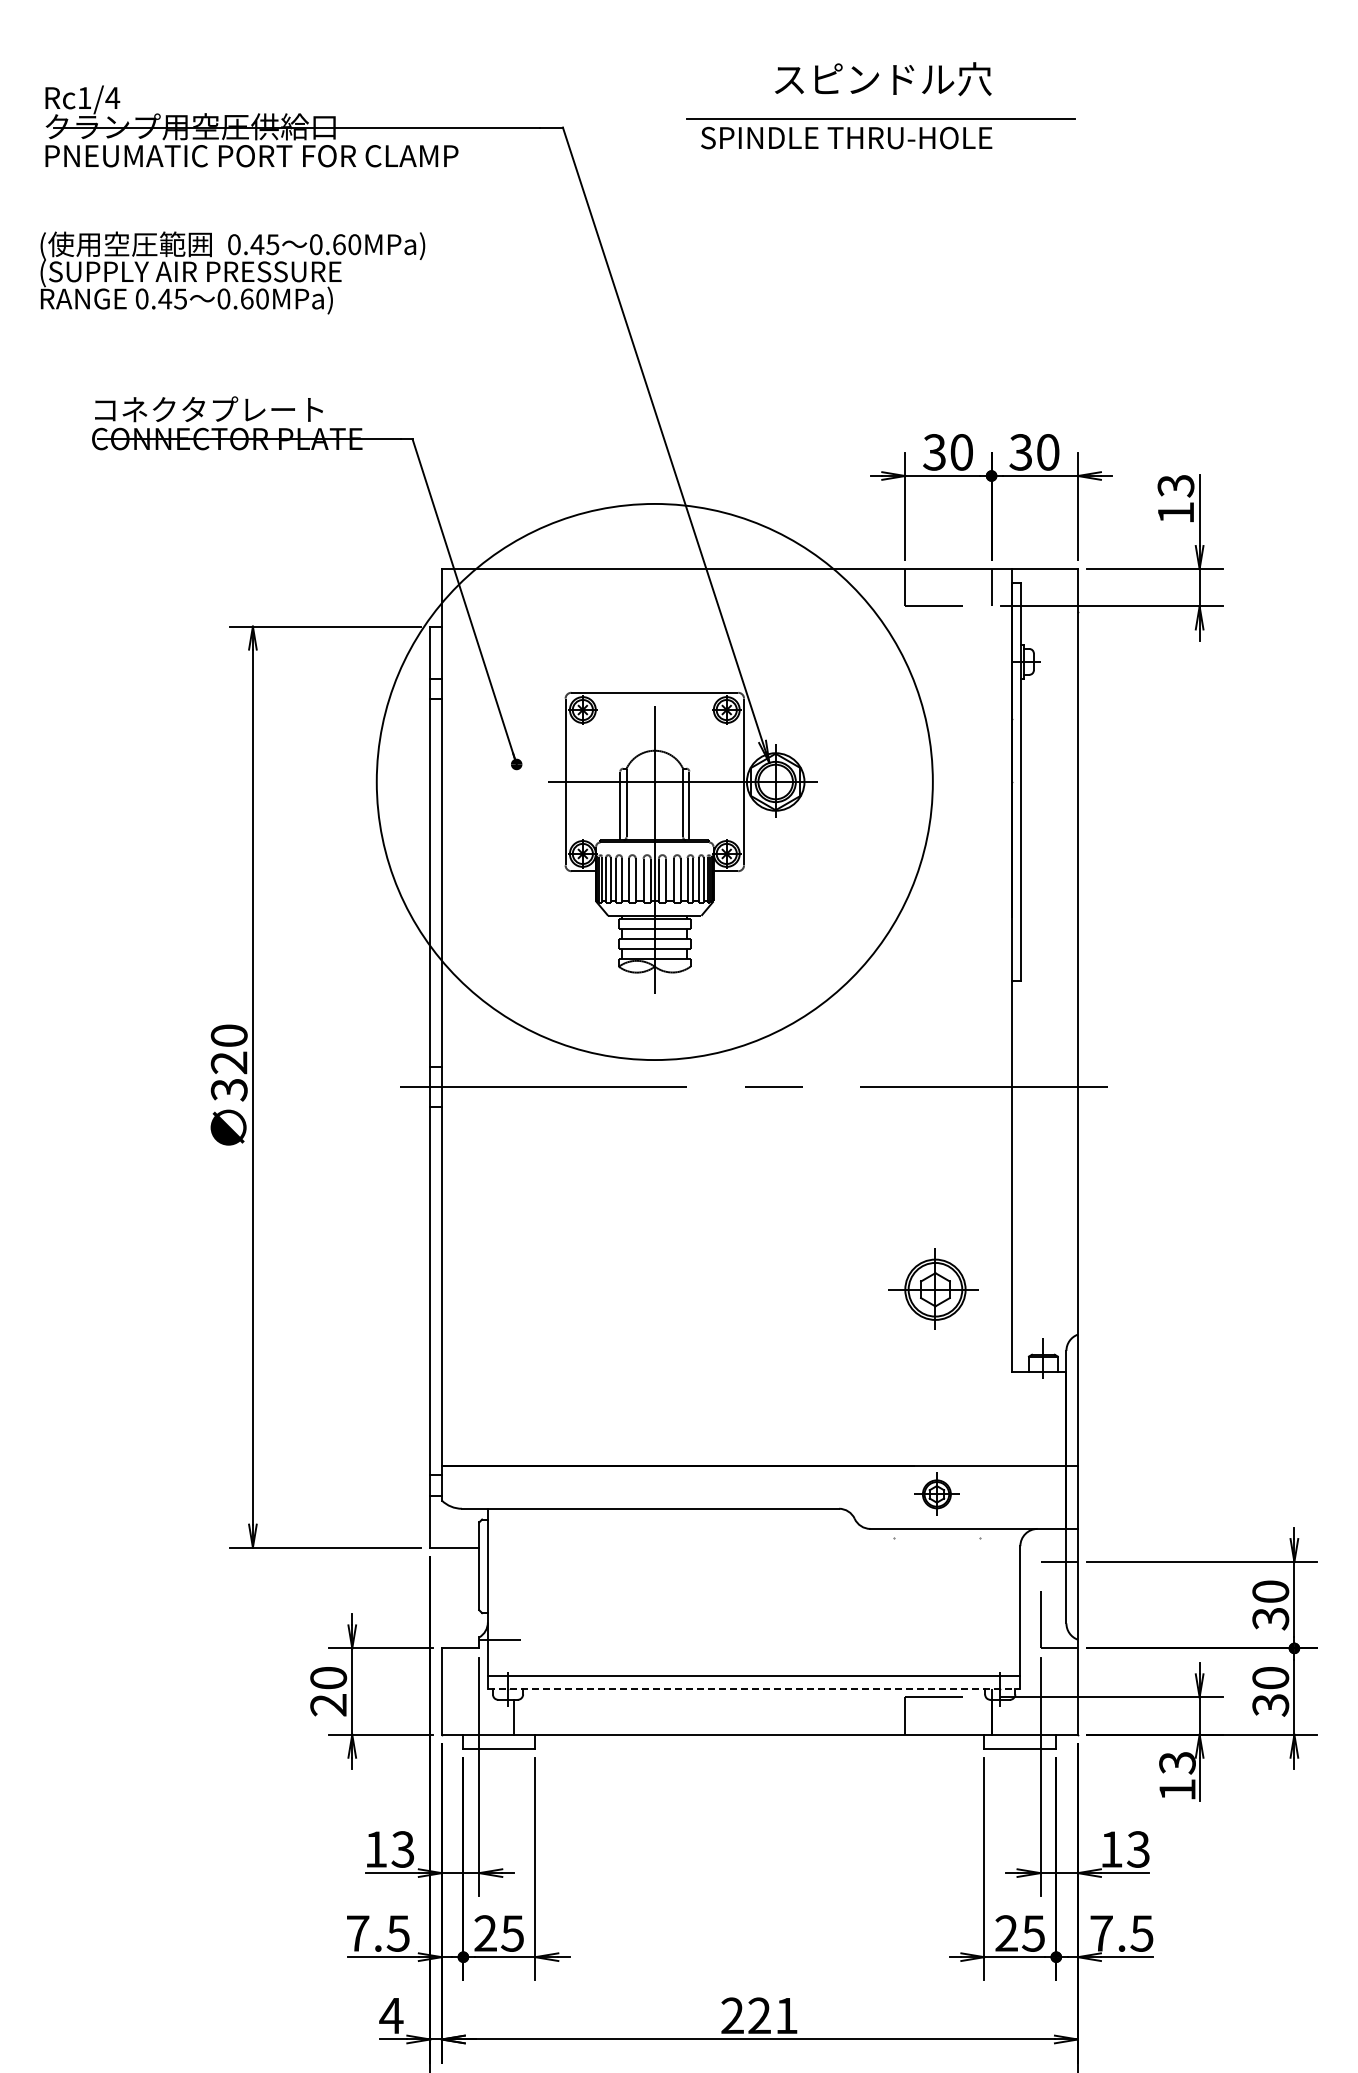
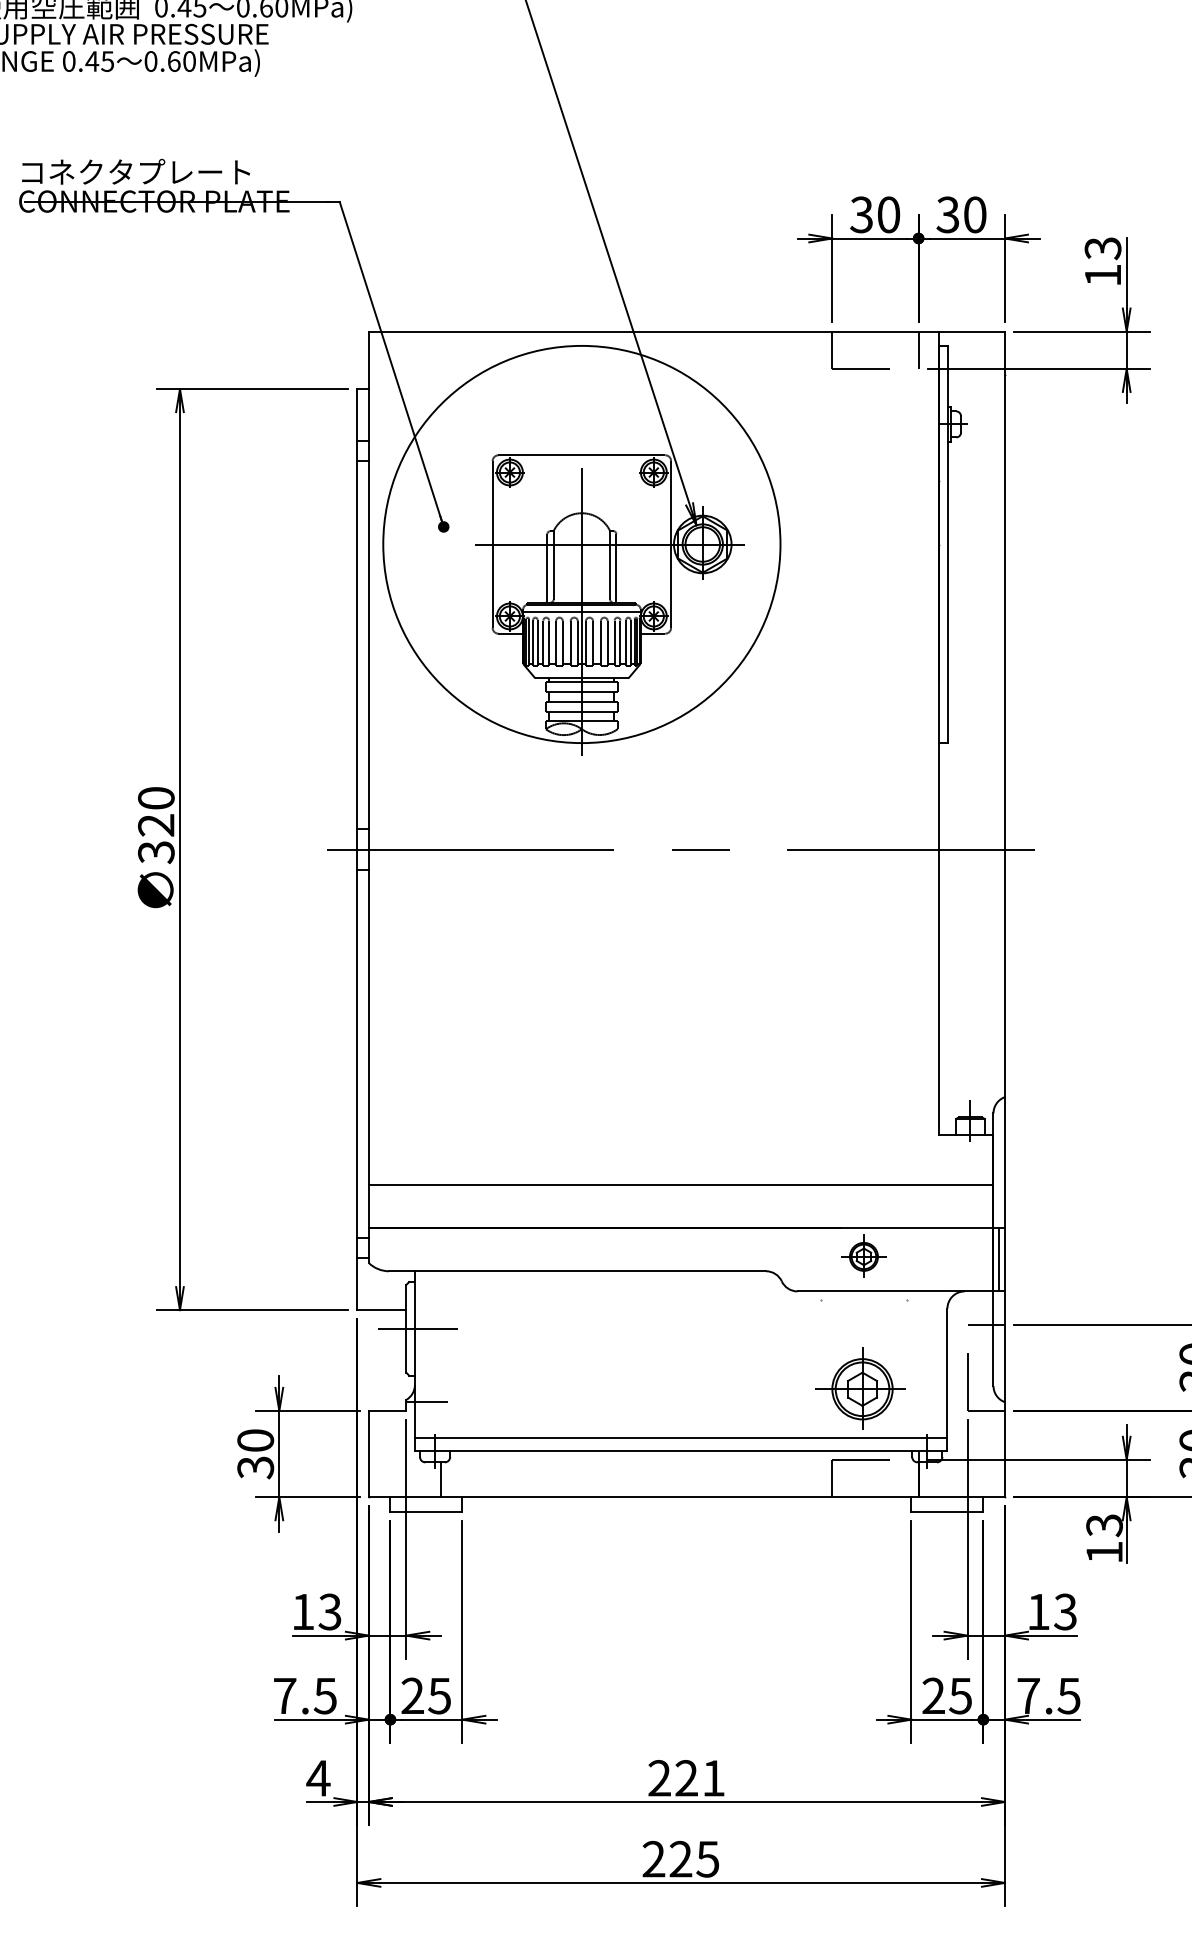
circle: (654, 781) -> (581, 544), size x0.71
line: (654, 849) -> (581, 612), added
part: (933, 1288) -> (860, 1388), moved
line: (753, 1422) -> (680, 1185), added
line: (1072, 1496) -> (999, 1259), added
line: (490, 1566) -> (417, 1329), added
line: (754, 1688) -> (681, 1451), dashed -> solid
text: (328, 1705) -> (255, 1468), 20 -> 30

